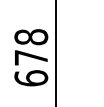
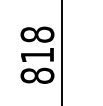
text: (31, 68) -> (37, 66), 678 -> 818

